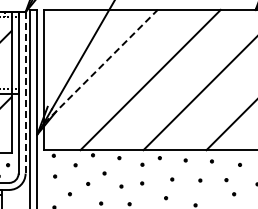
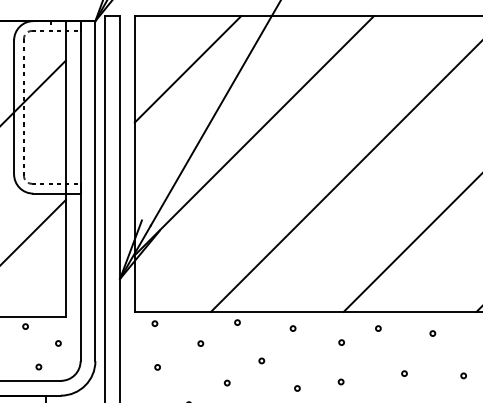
line: (69, 34) -> (187, 68), added
line: (101, 66) -> (255, 135), dashed -> solid
line: (25, 92) -> (95, 190), dashed -> solid

